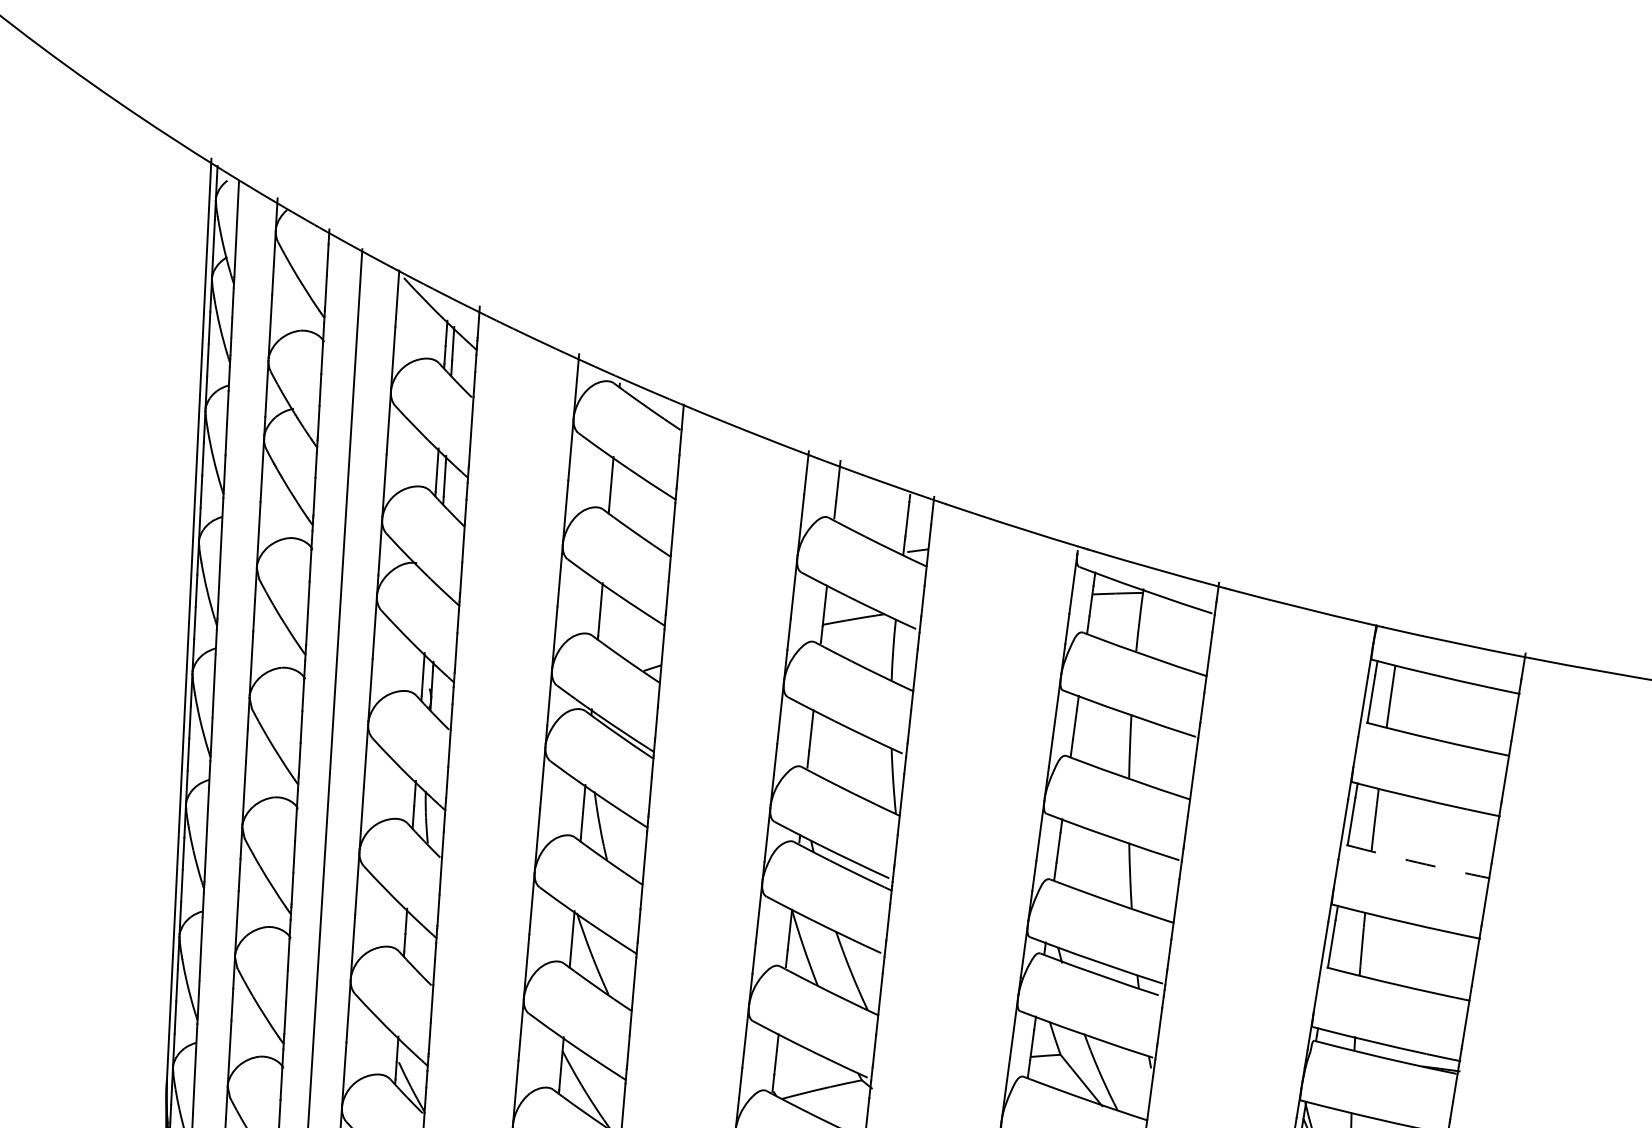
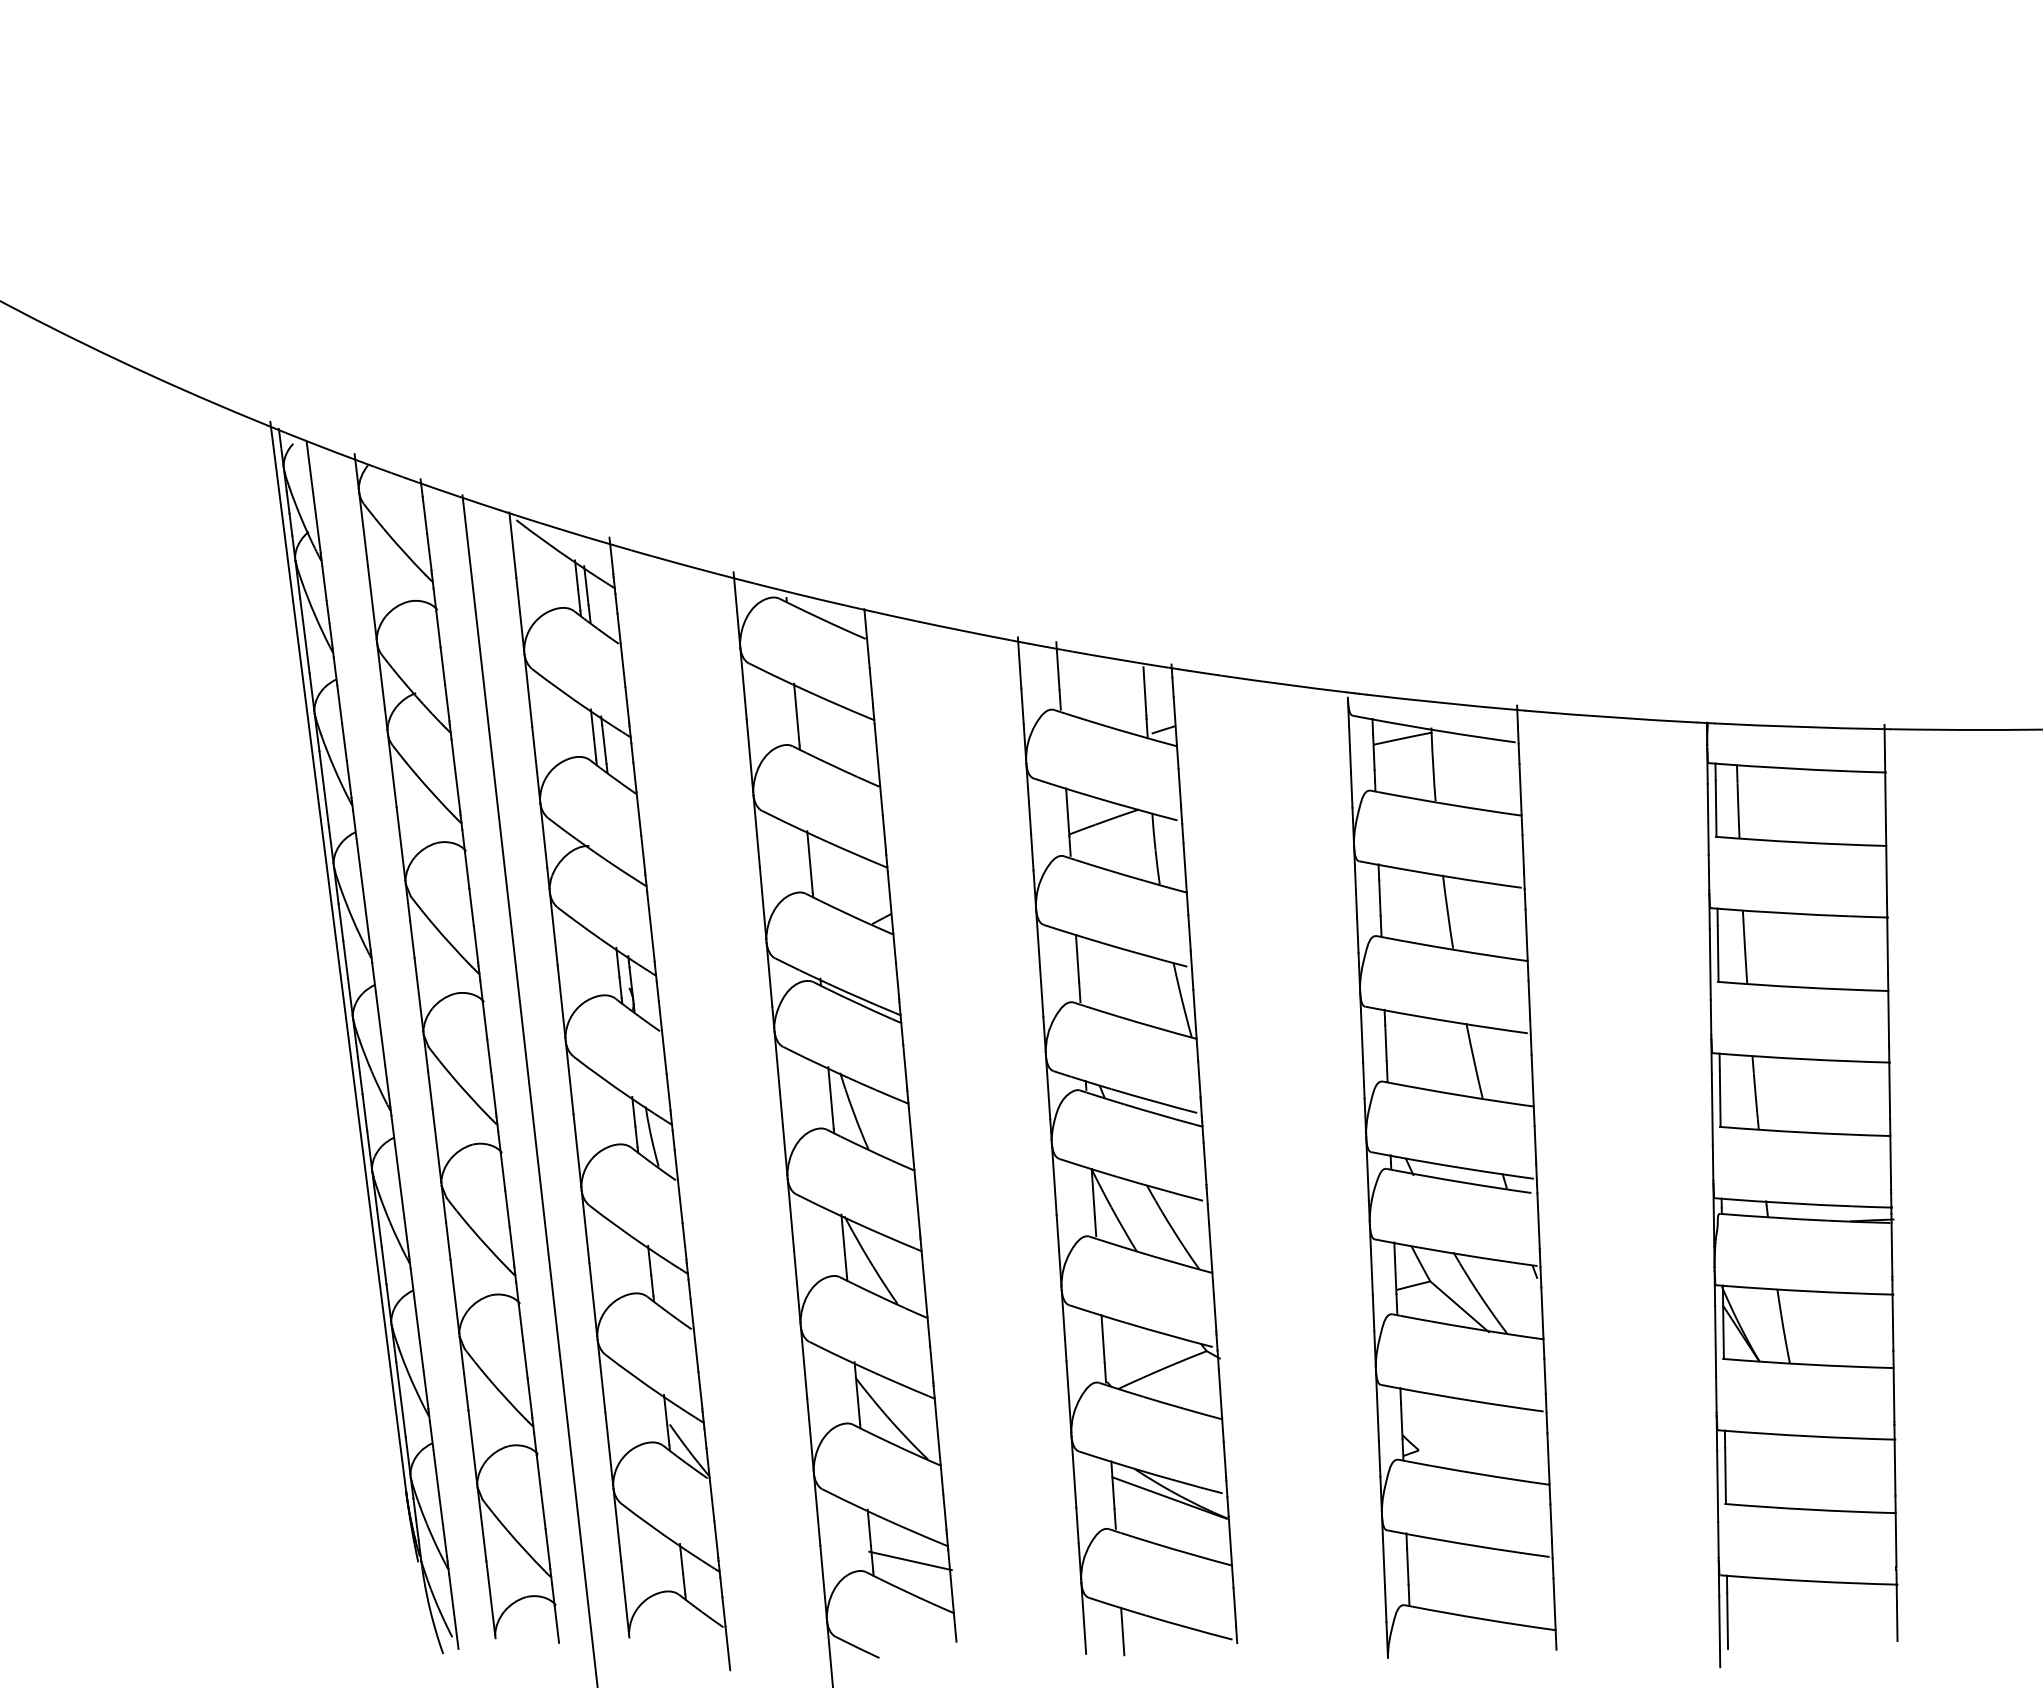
arc: (1417, 862) -> (1802, 987), dashed -> solid

